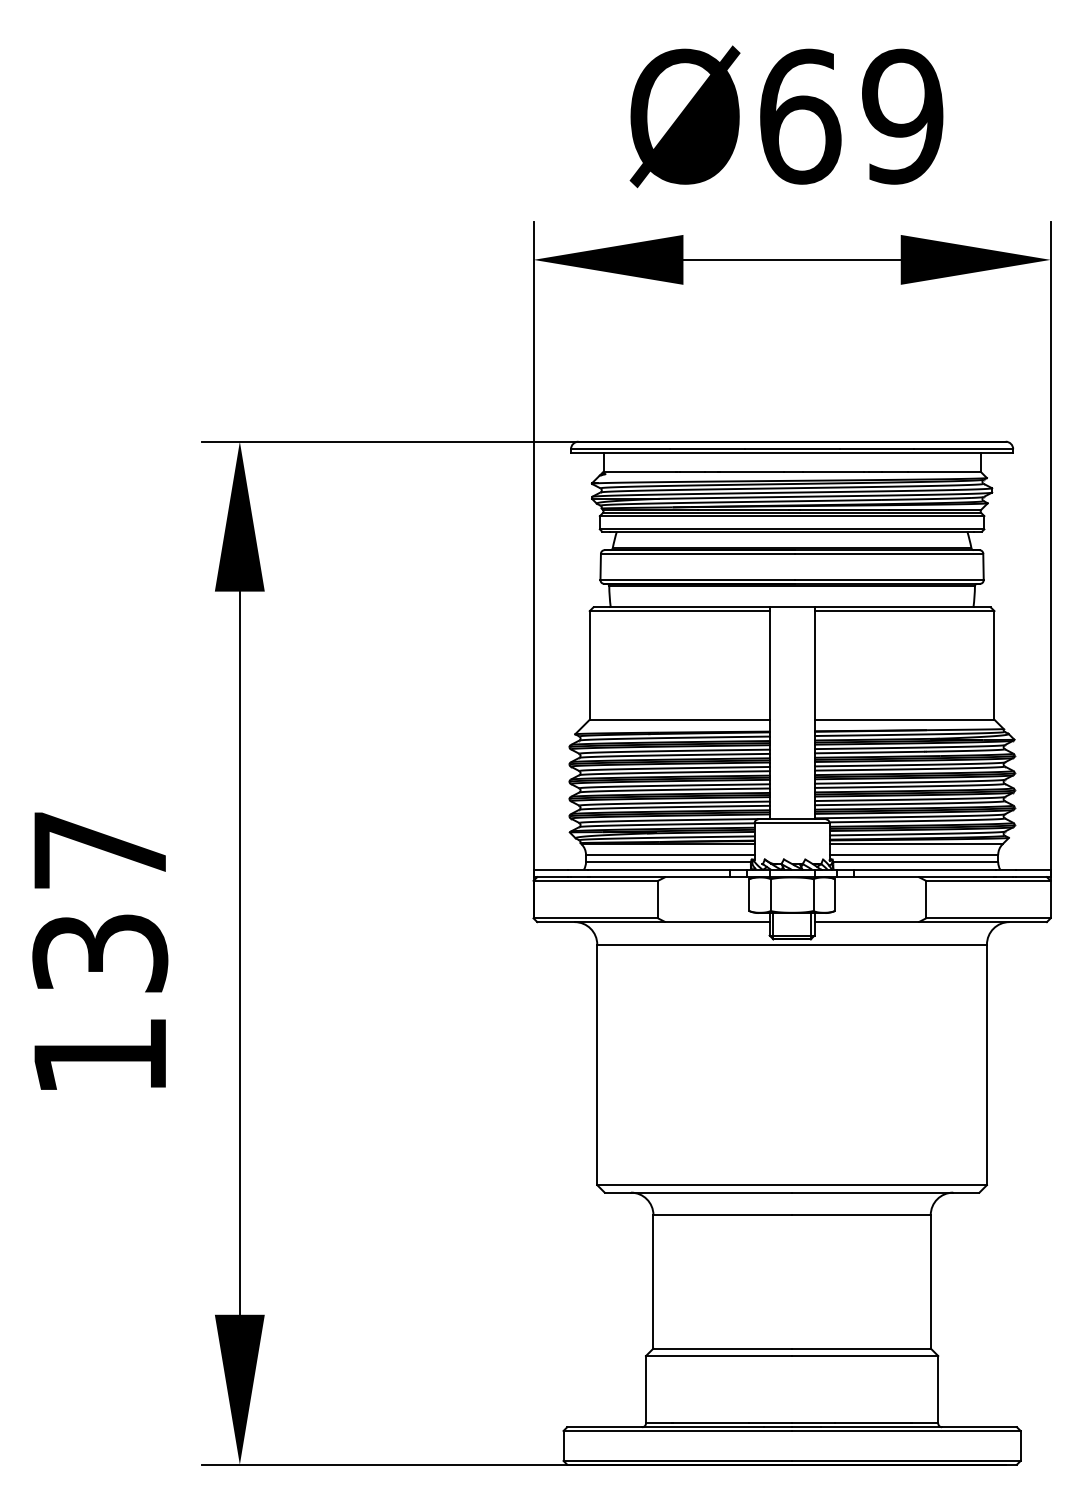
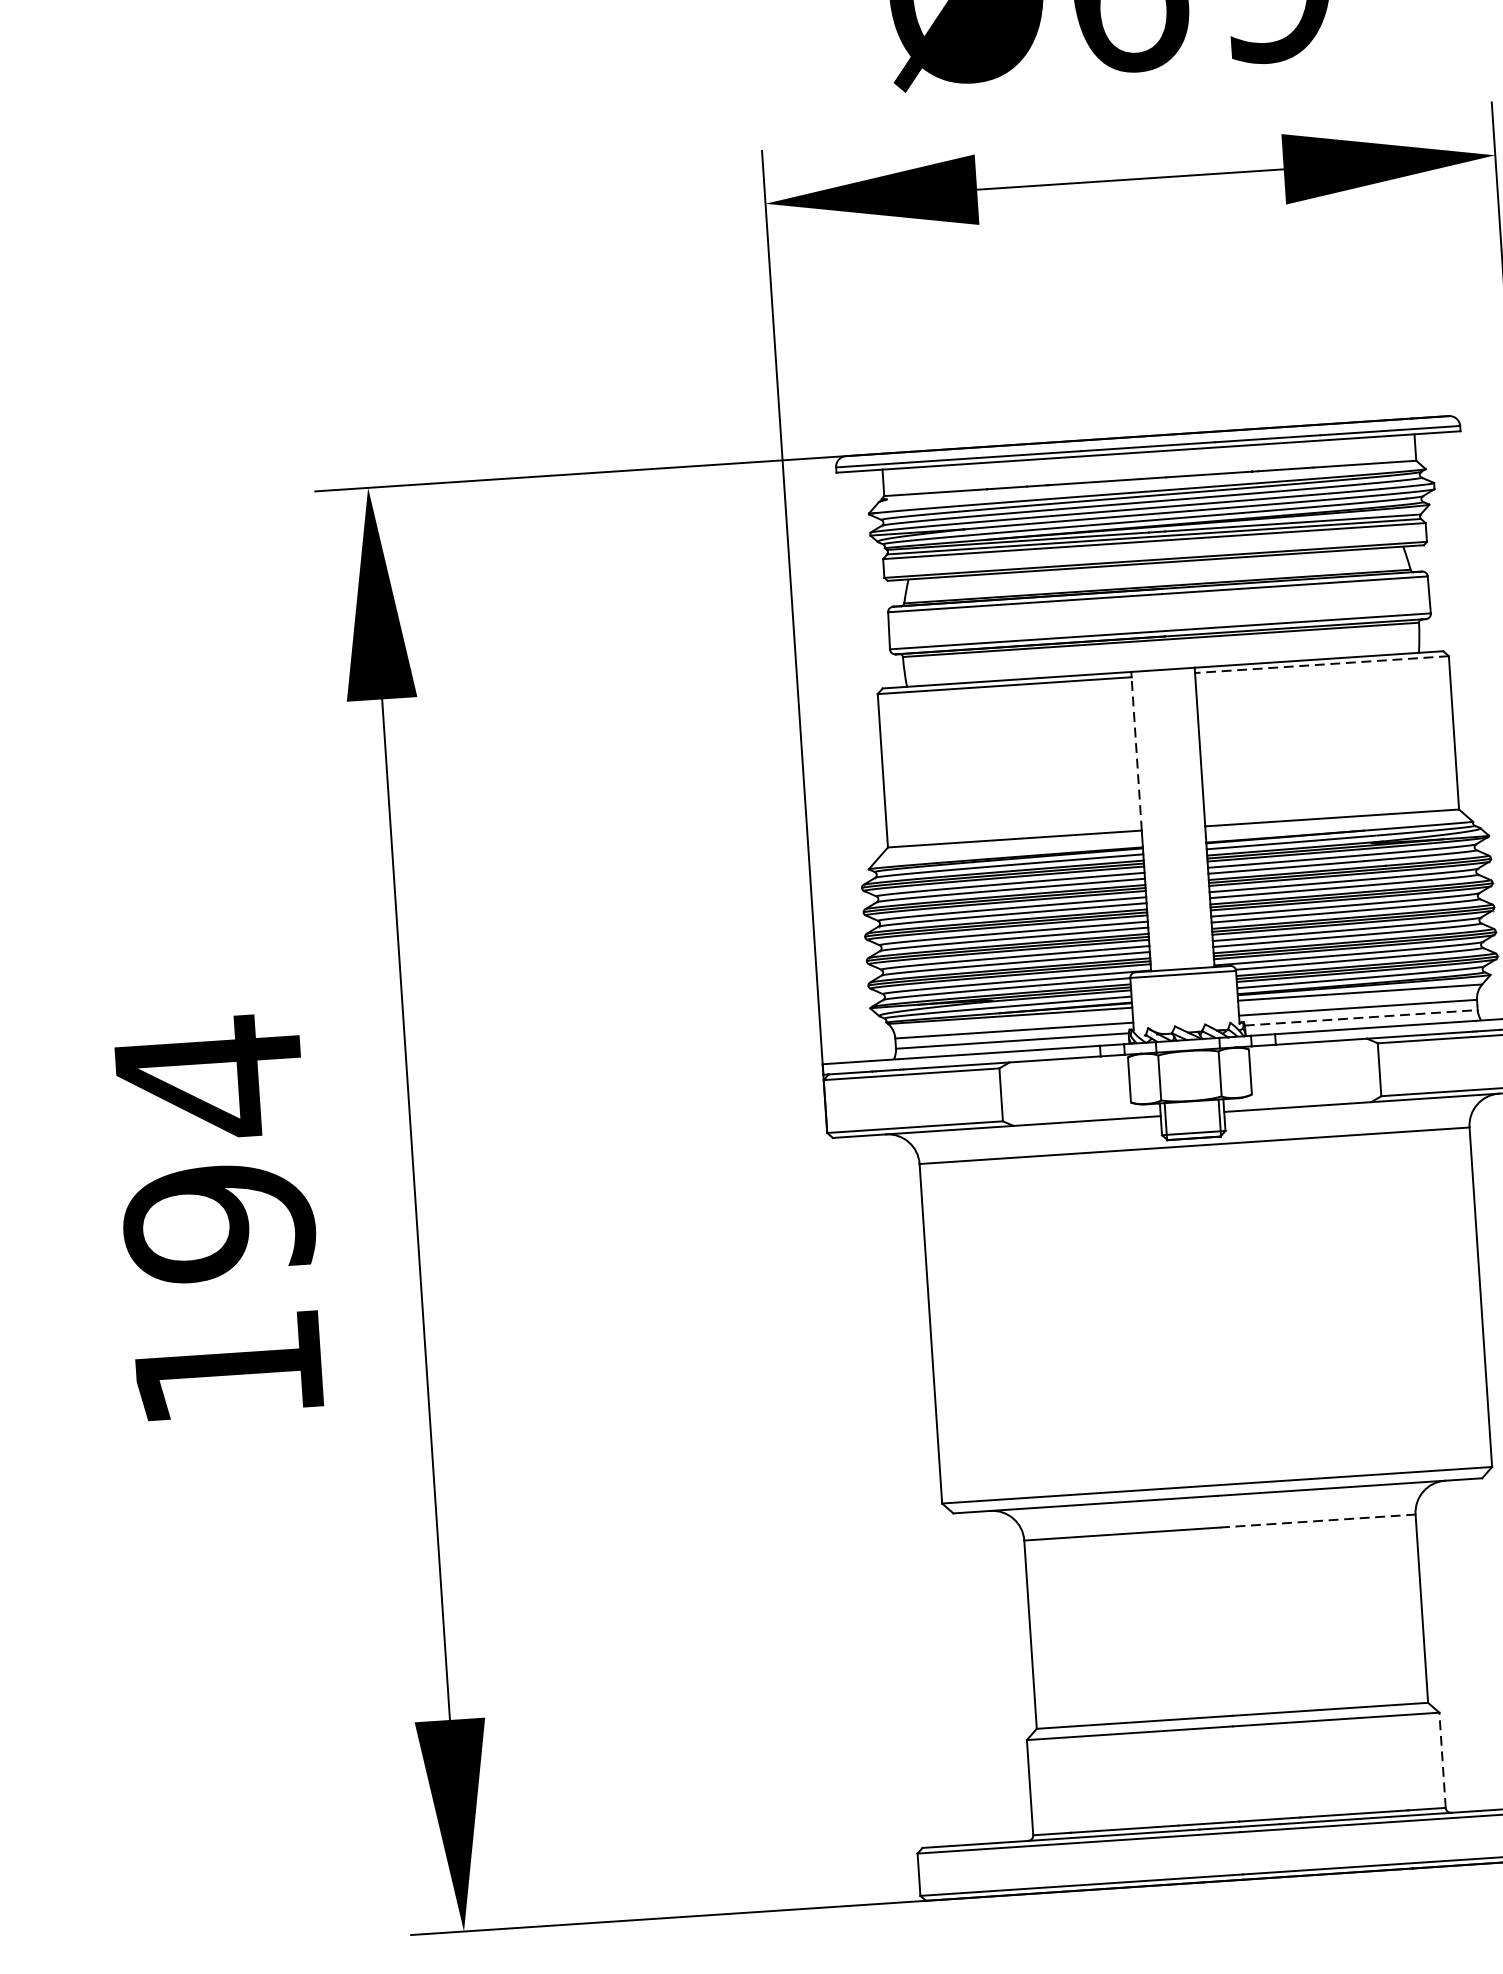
line: (904, 611) -> (1321, 665), solid -> dashed
line: (769, 664) -> (1136, 752), solid -> dashed
line: (915, 862) -> (1361, 1018), solid -> dashed
text: (100, 900) -> (214, 1148), 137 -> 194
line: (861, 1215) -> (1317, 1521), solid -> dashed
line: (938, 1389) -> (1442, 1759), solid -> dashed

